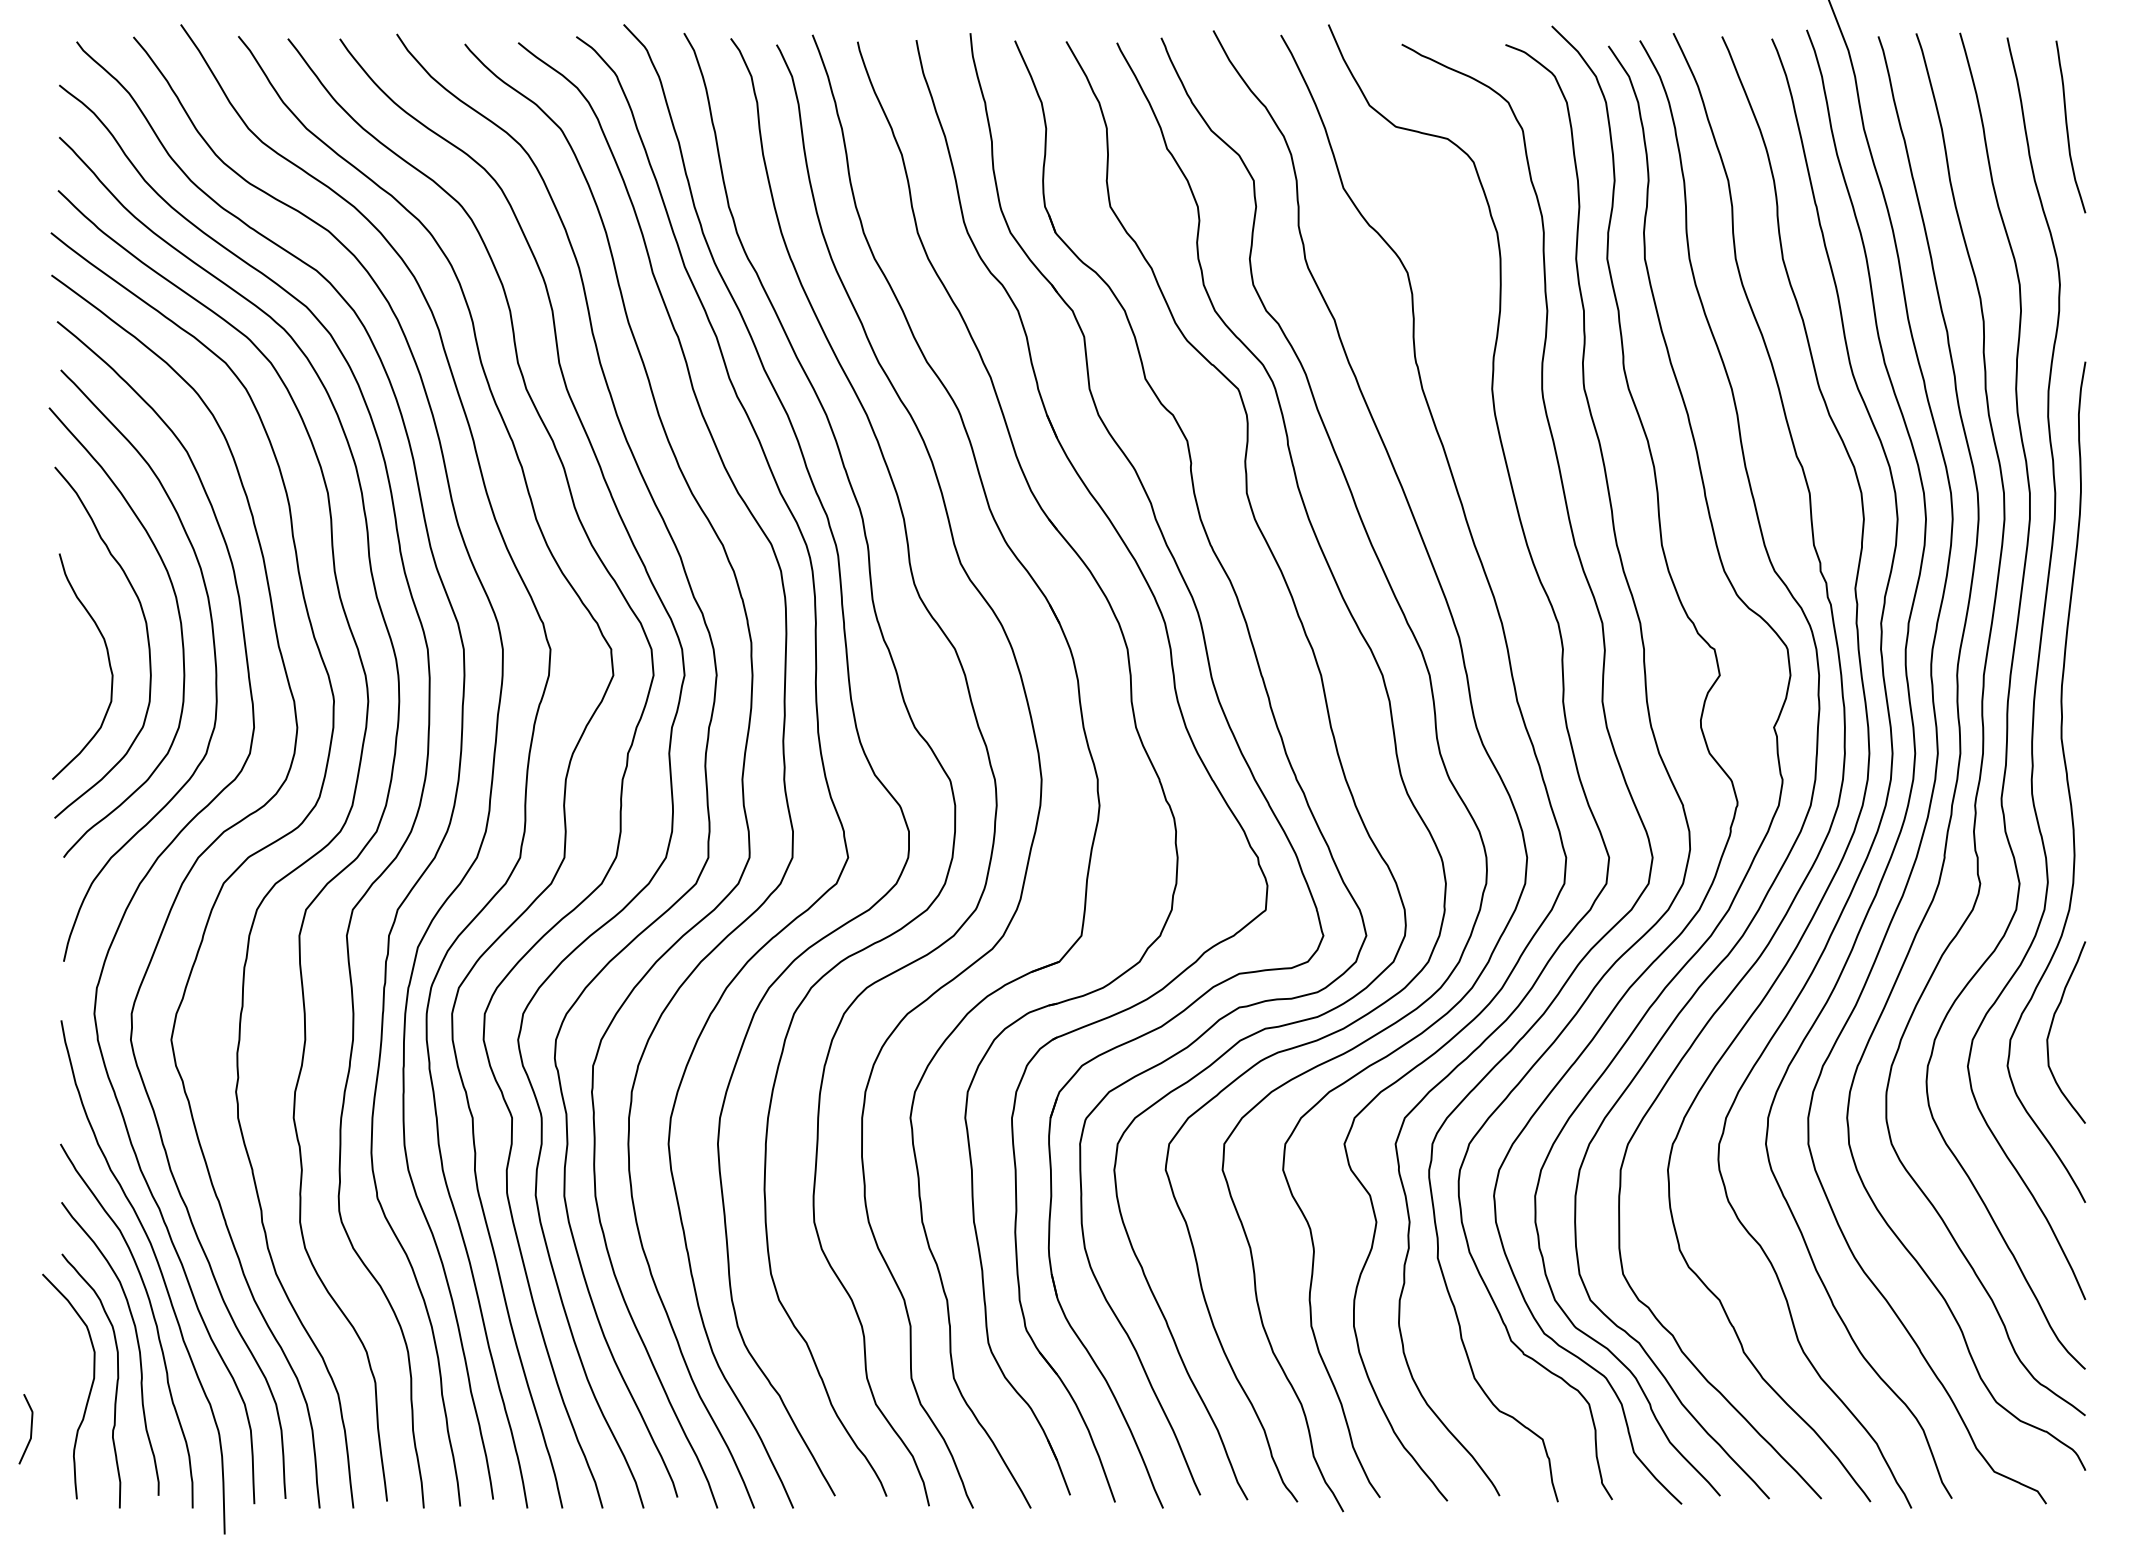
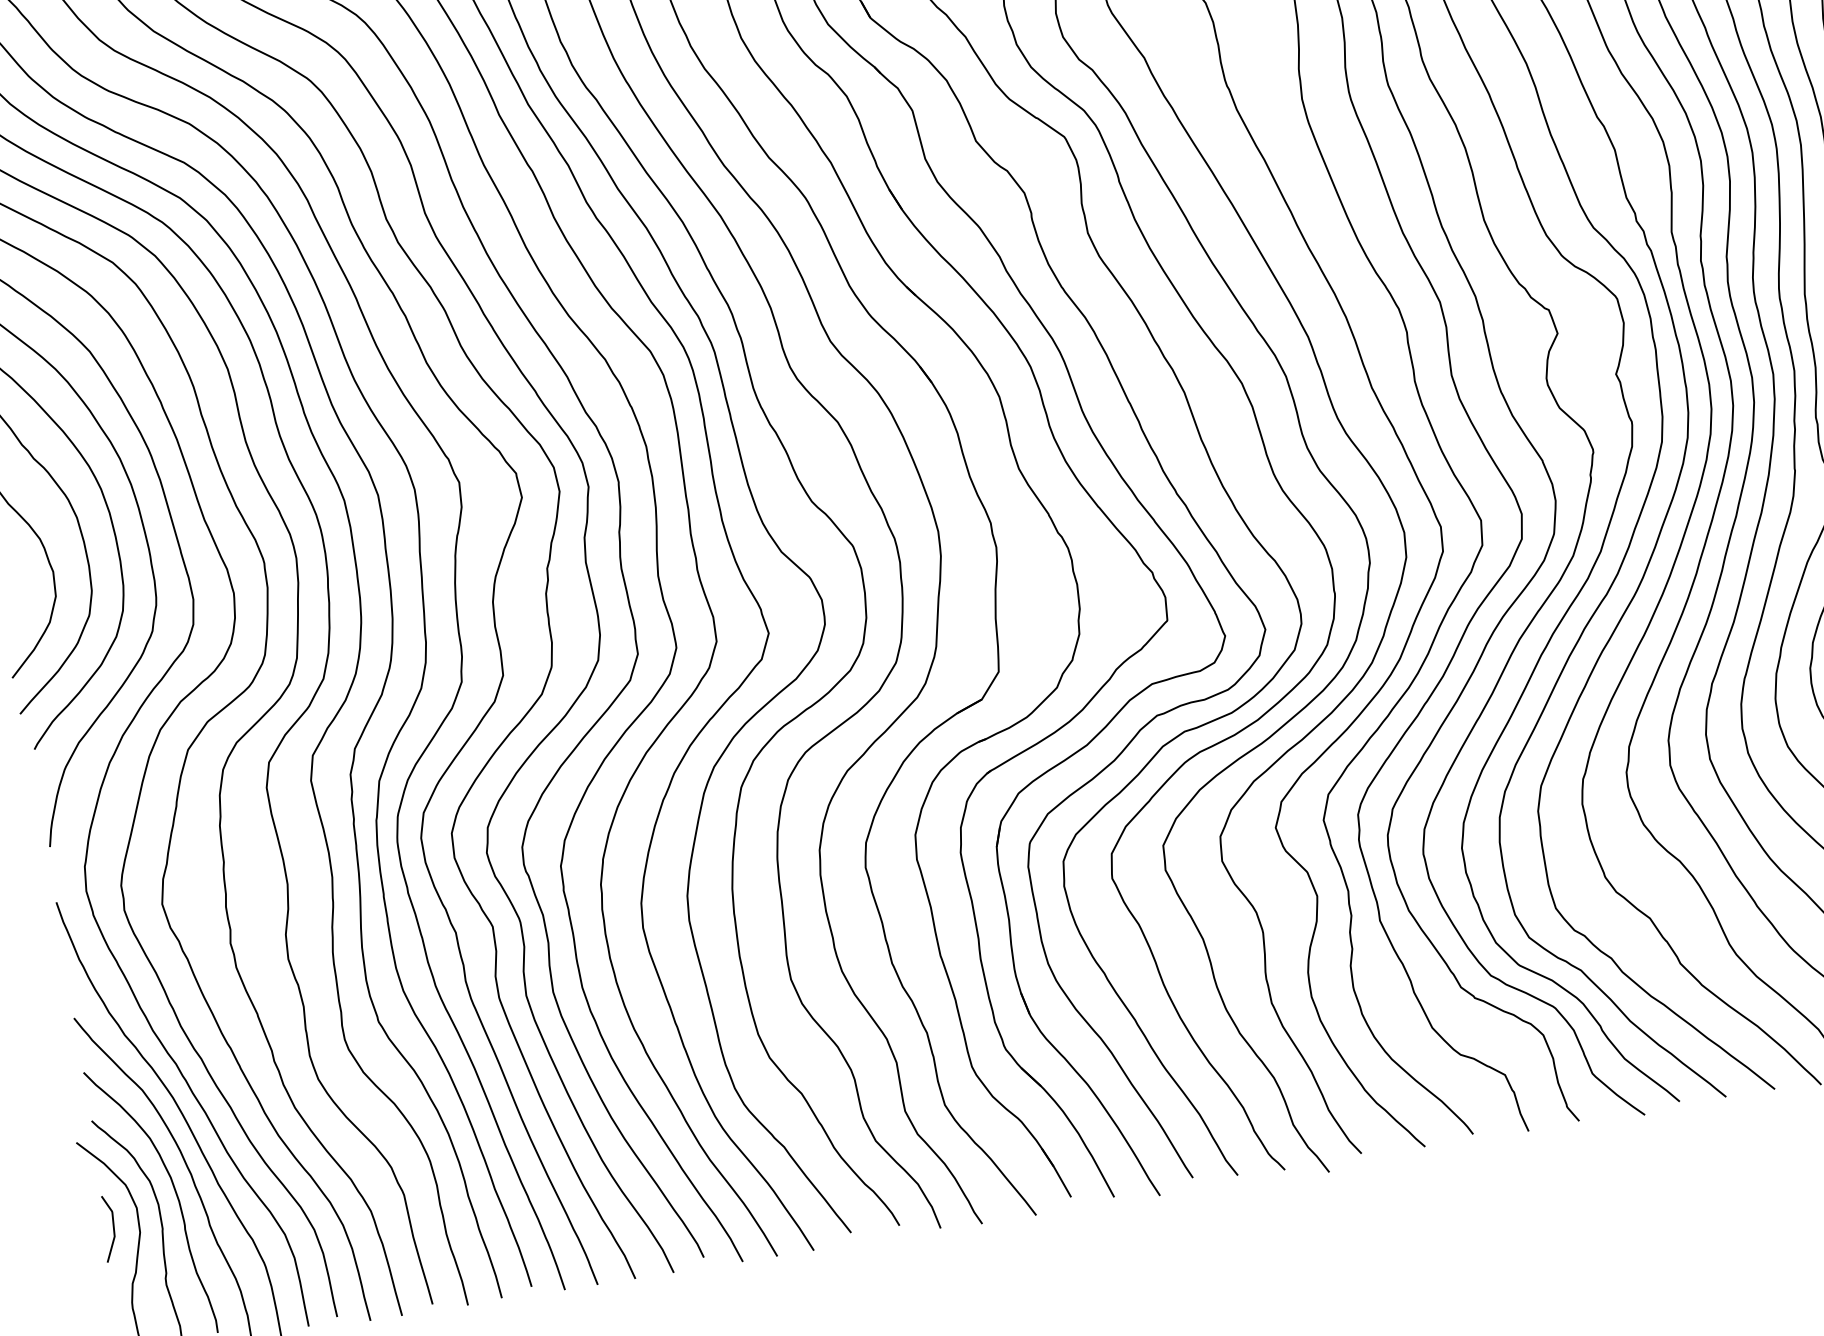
line: (30, 1429) -> (112, 1228), moved

